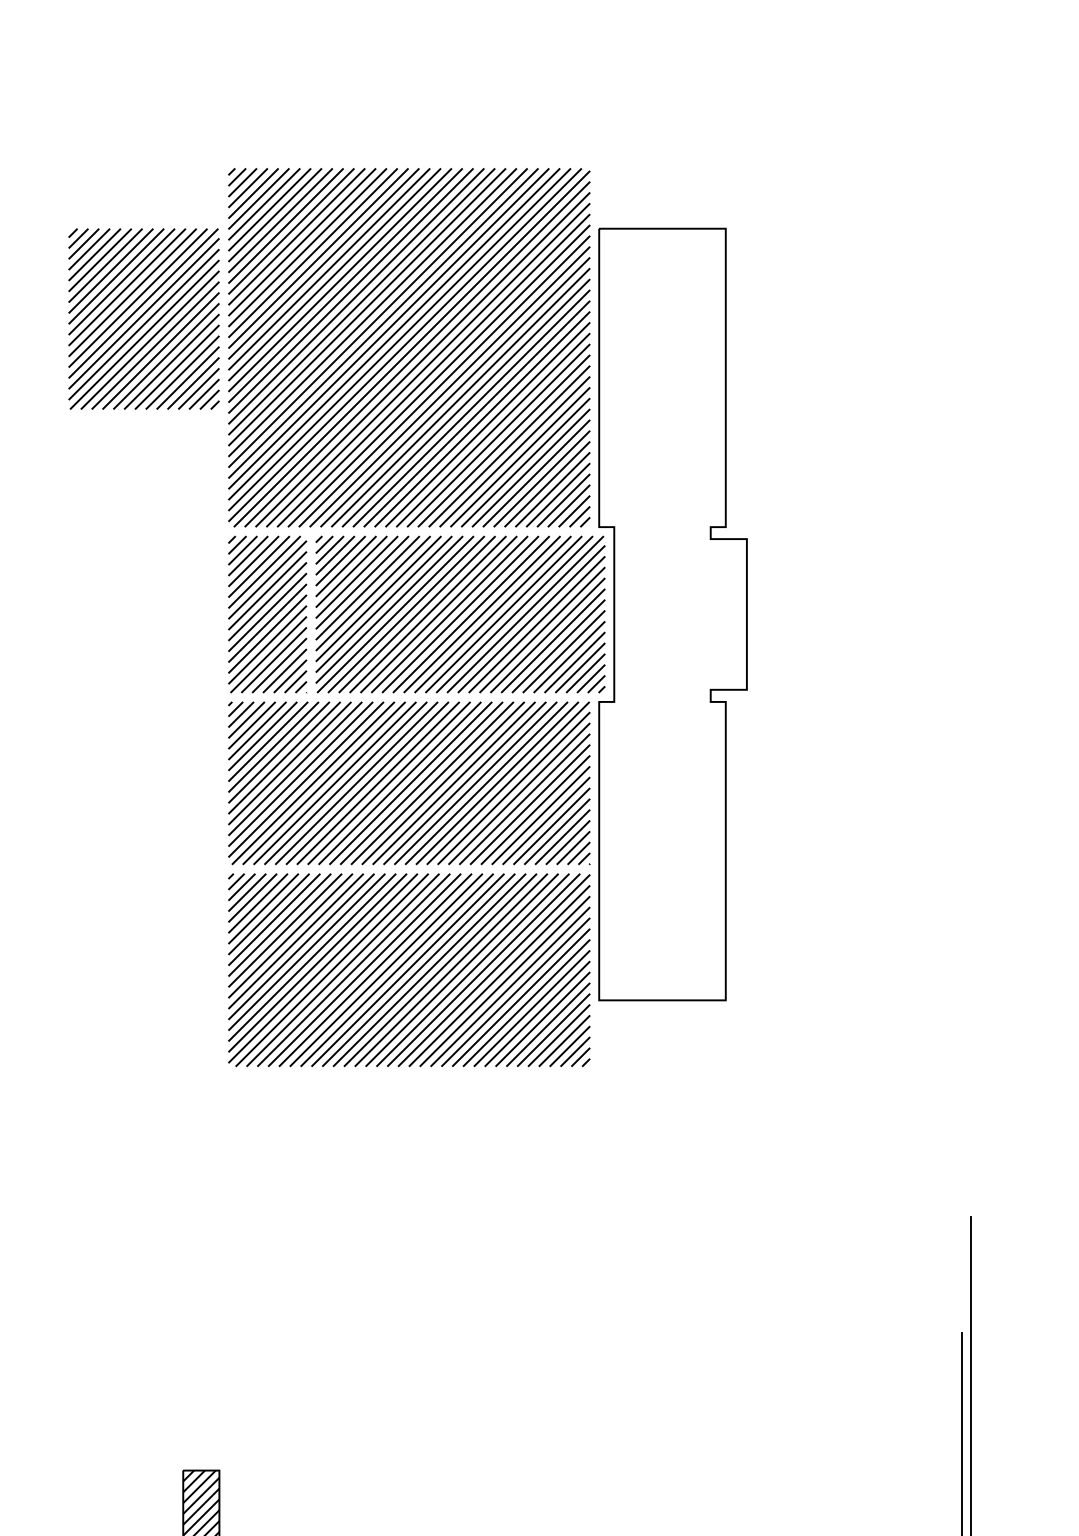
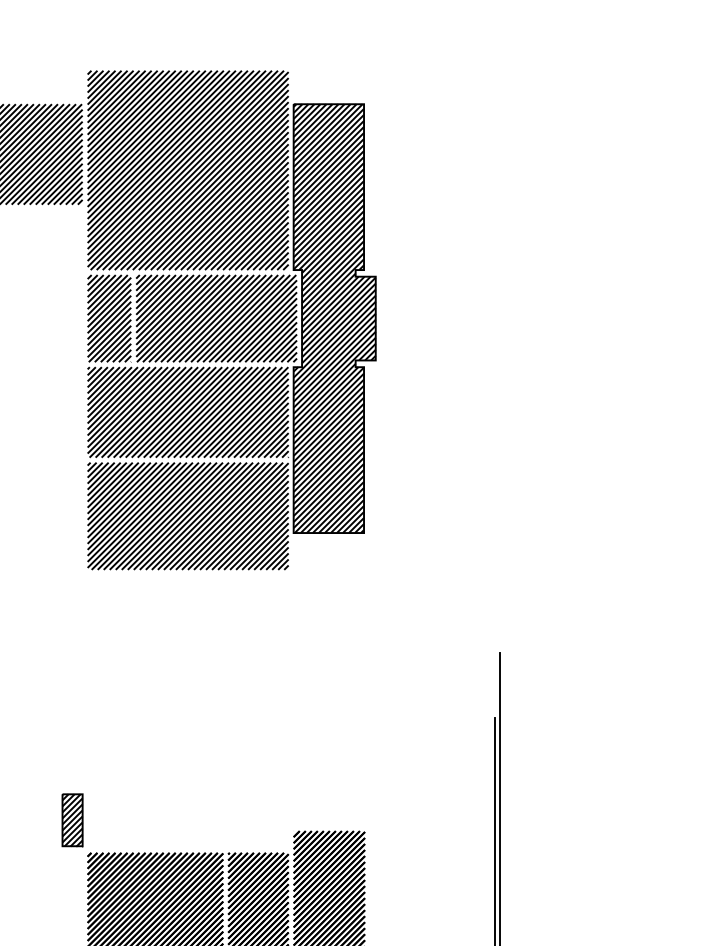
hatch: (672, 614) -> (334, 318), added

